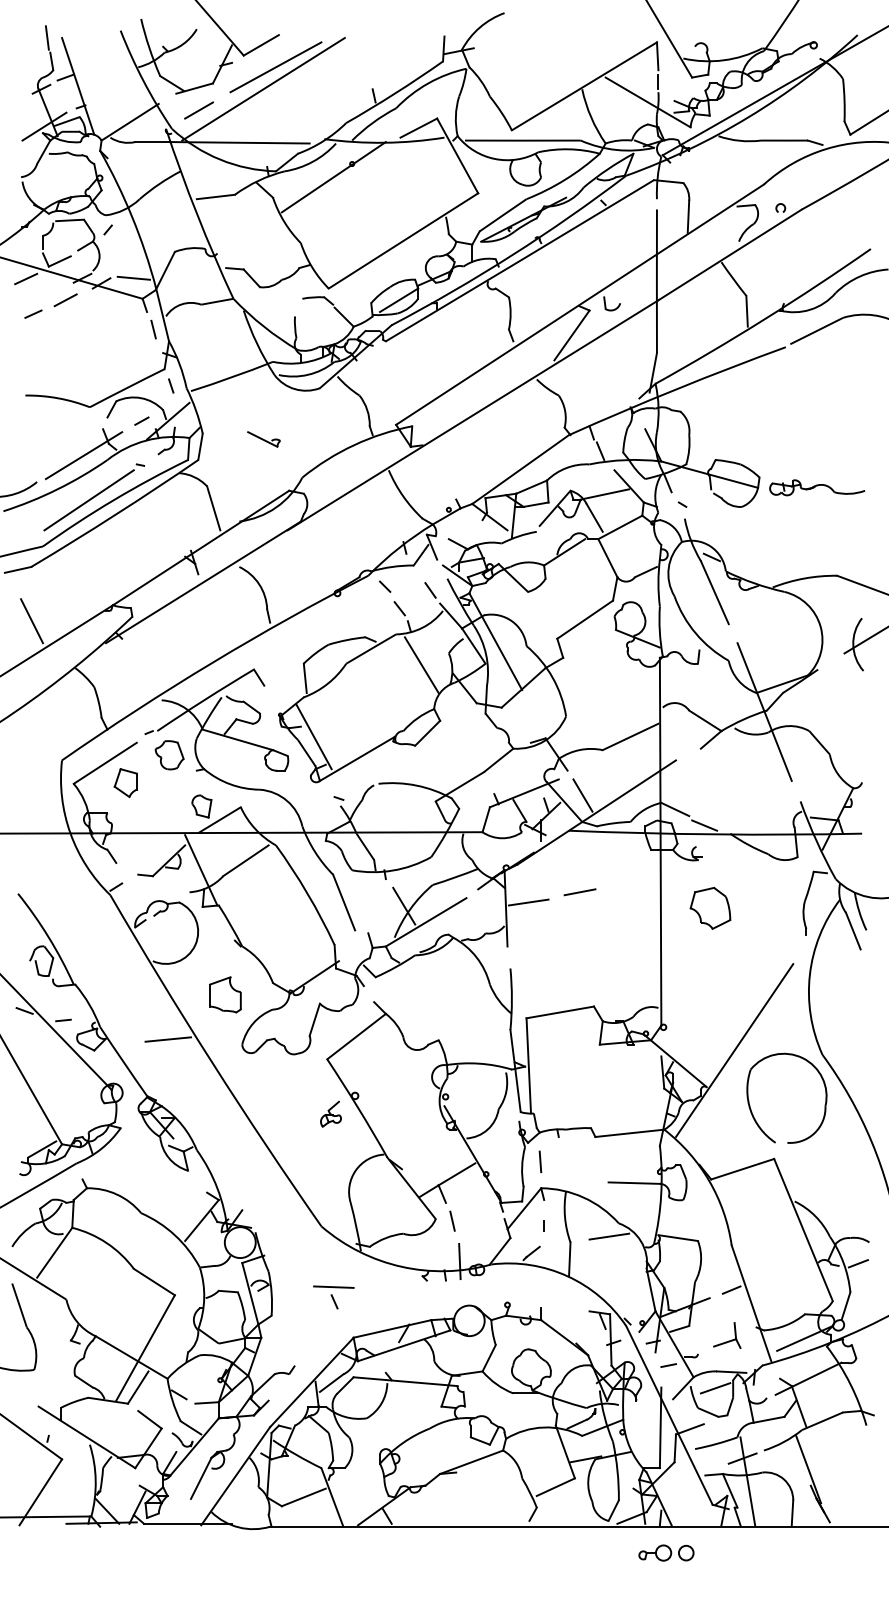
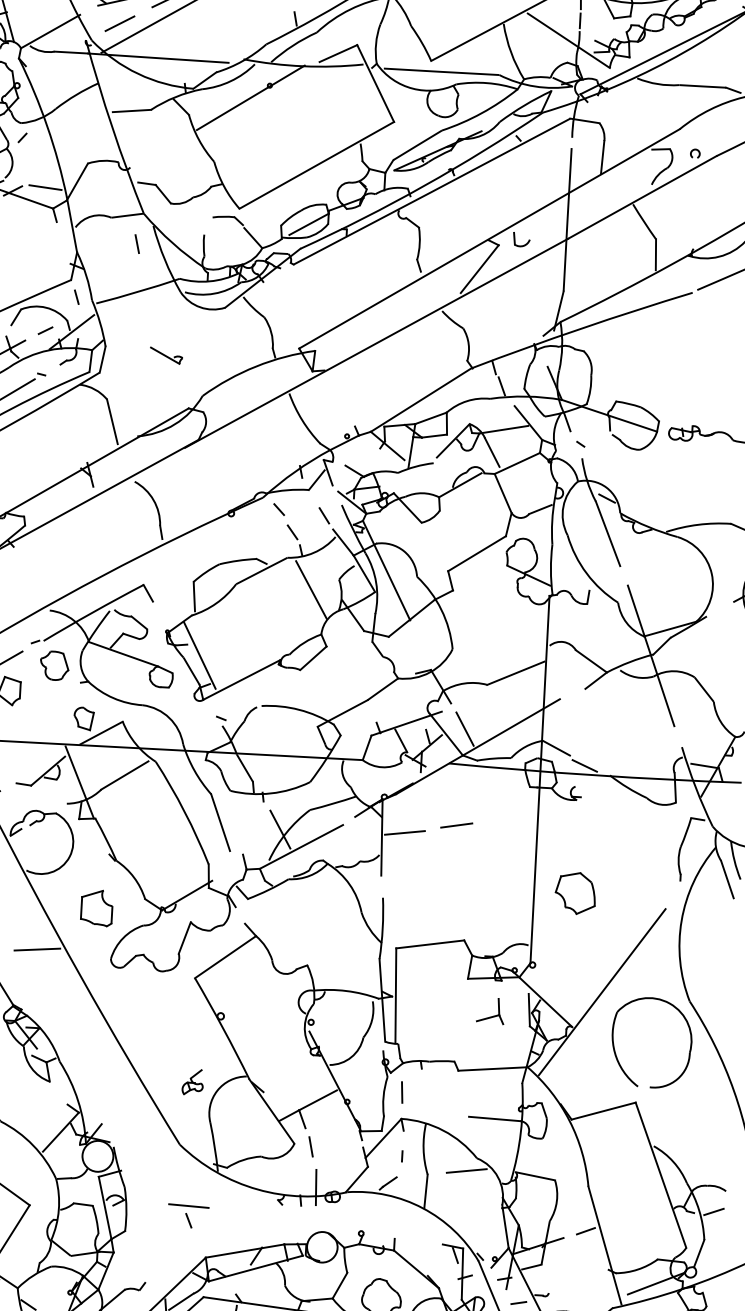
line: (153, 329) -> (137, 244), moved
part: (710, 907) -> (575, 892), moved
part: (330, 1113) -> (192, 1081), moved
part: (727, 1335) -> (490, 1010), moved

